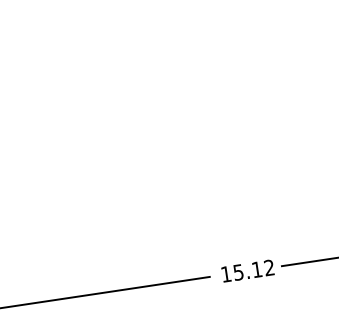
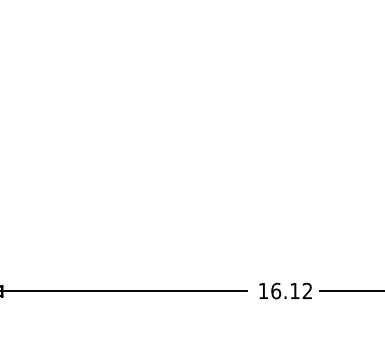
text: (238, 271) -> (276, 290), 15.12 -> 16.12

